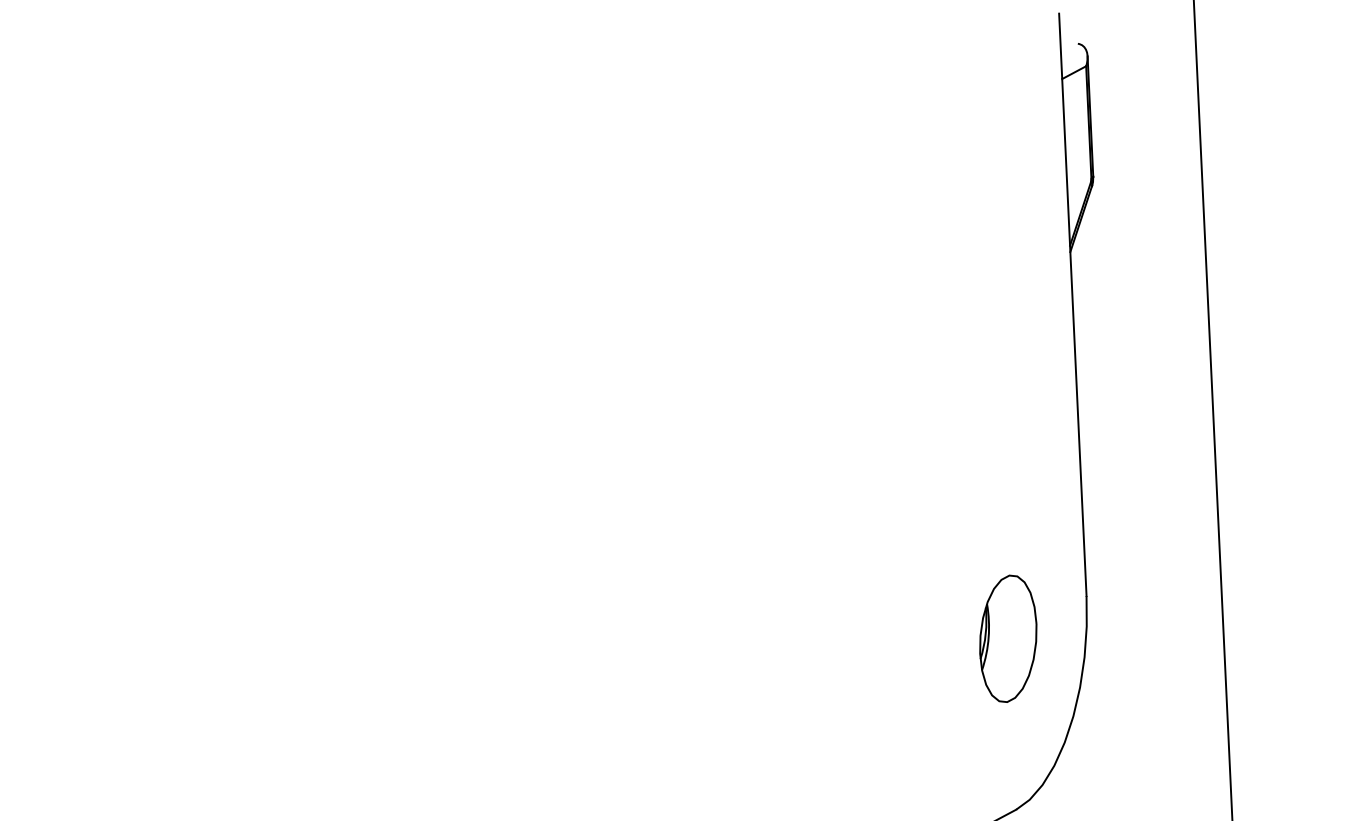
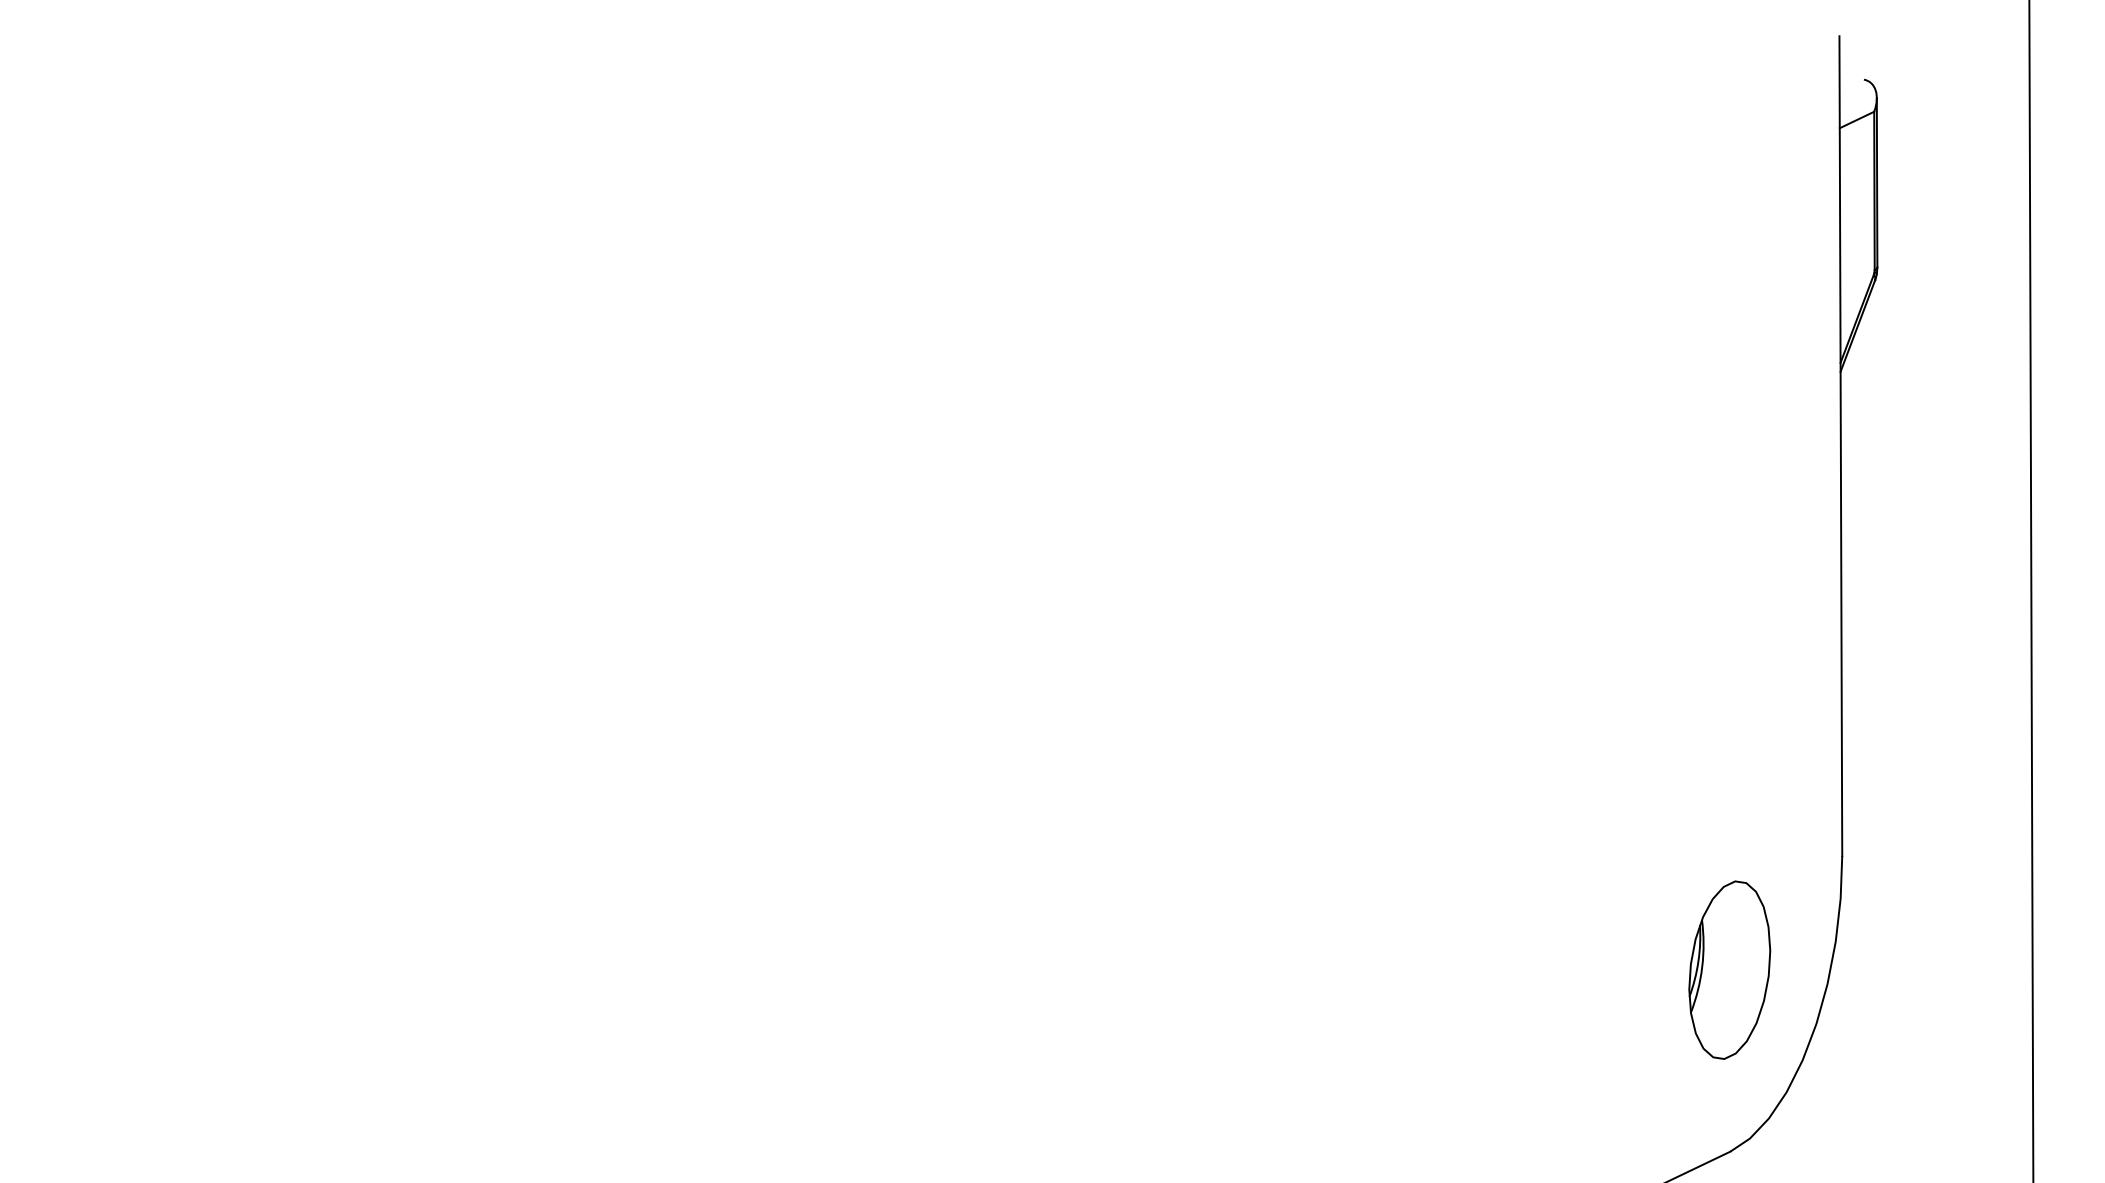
part: (1008, 638) -> (1729, 969), moved

